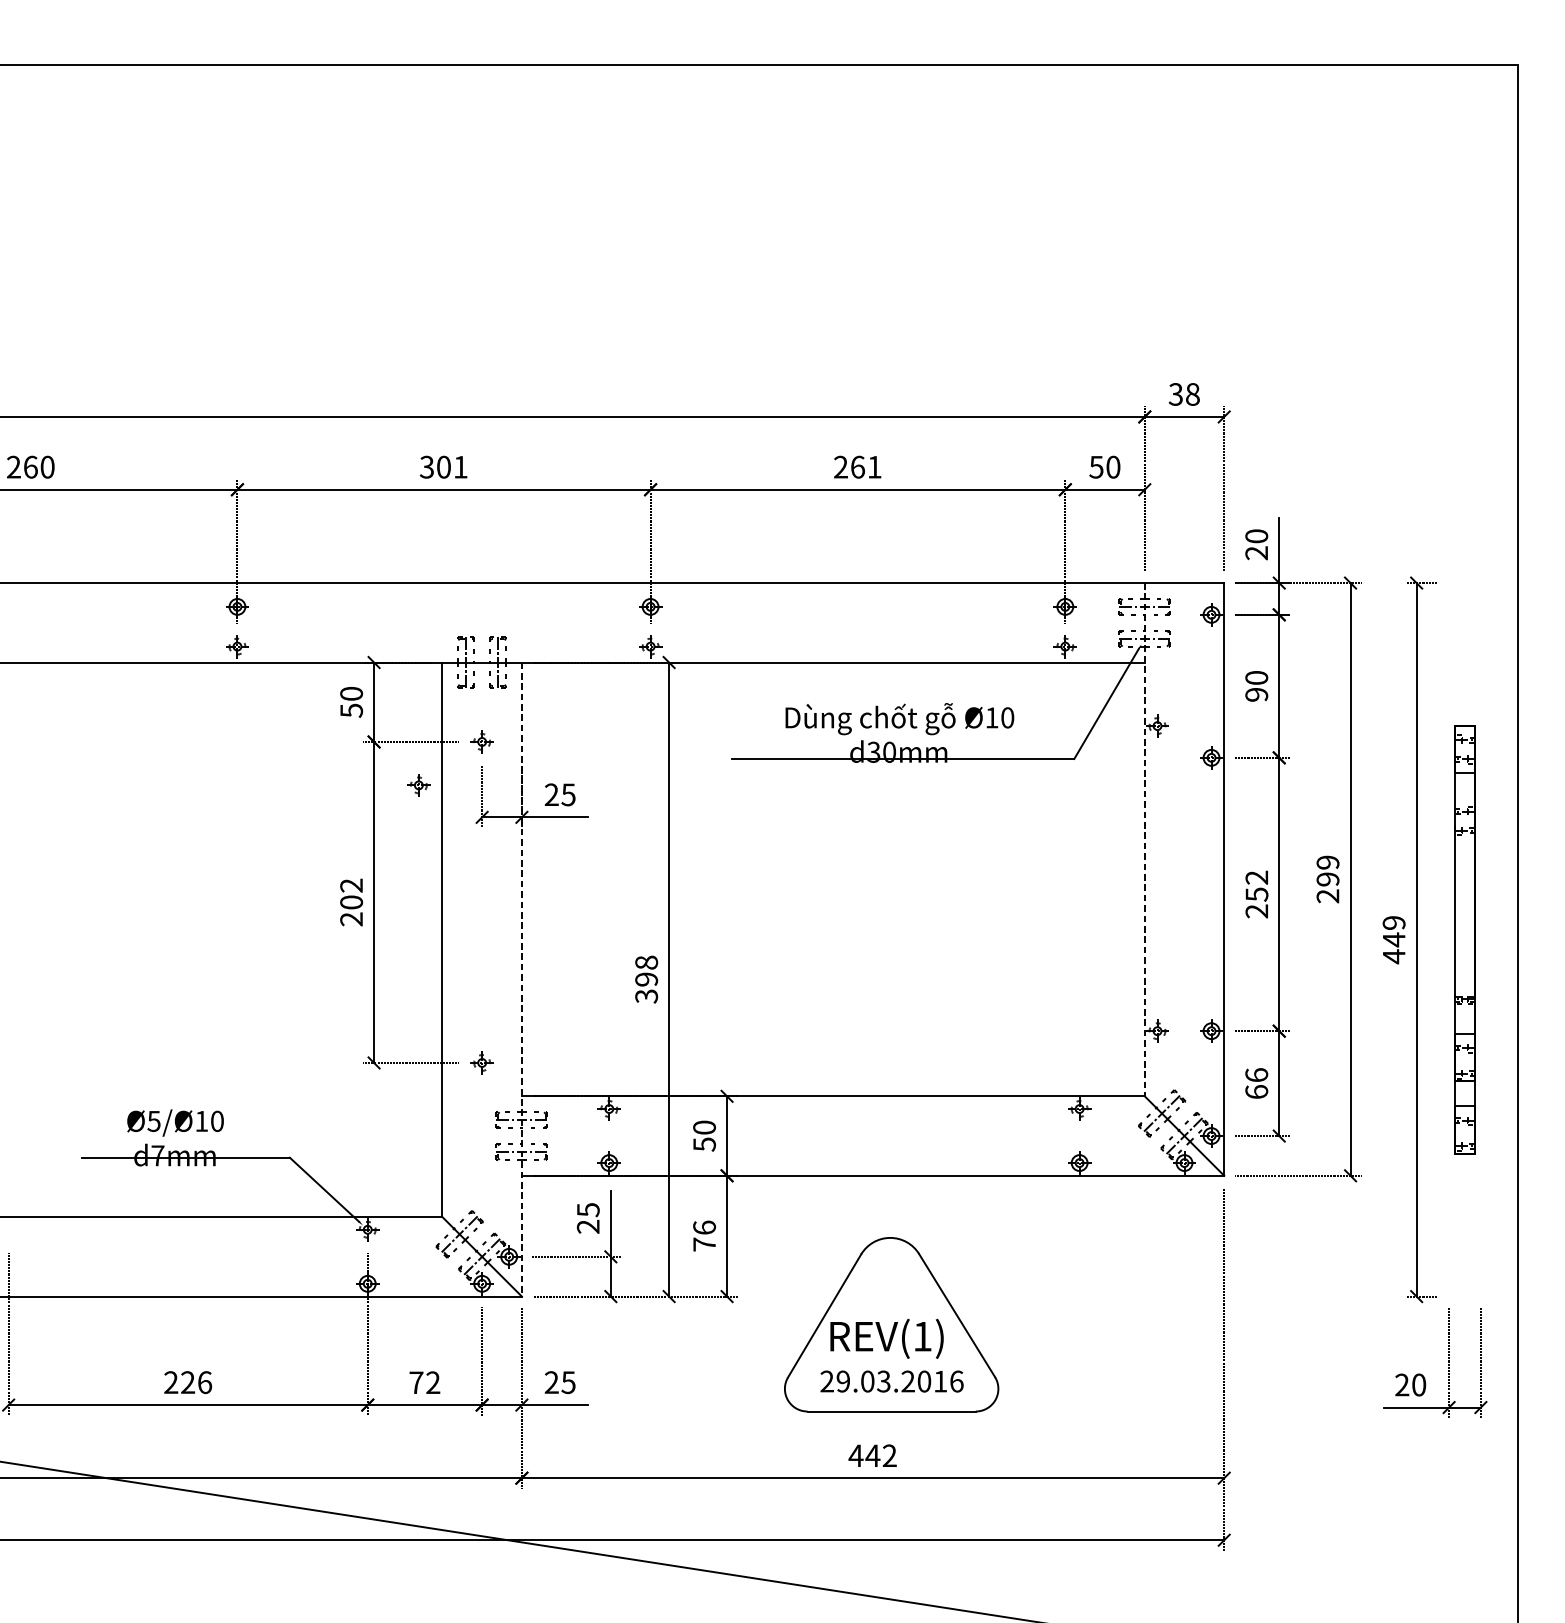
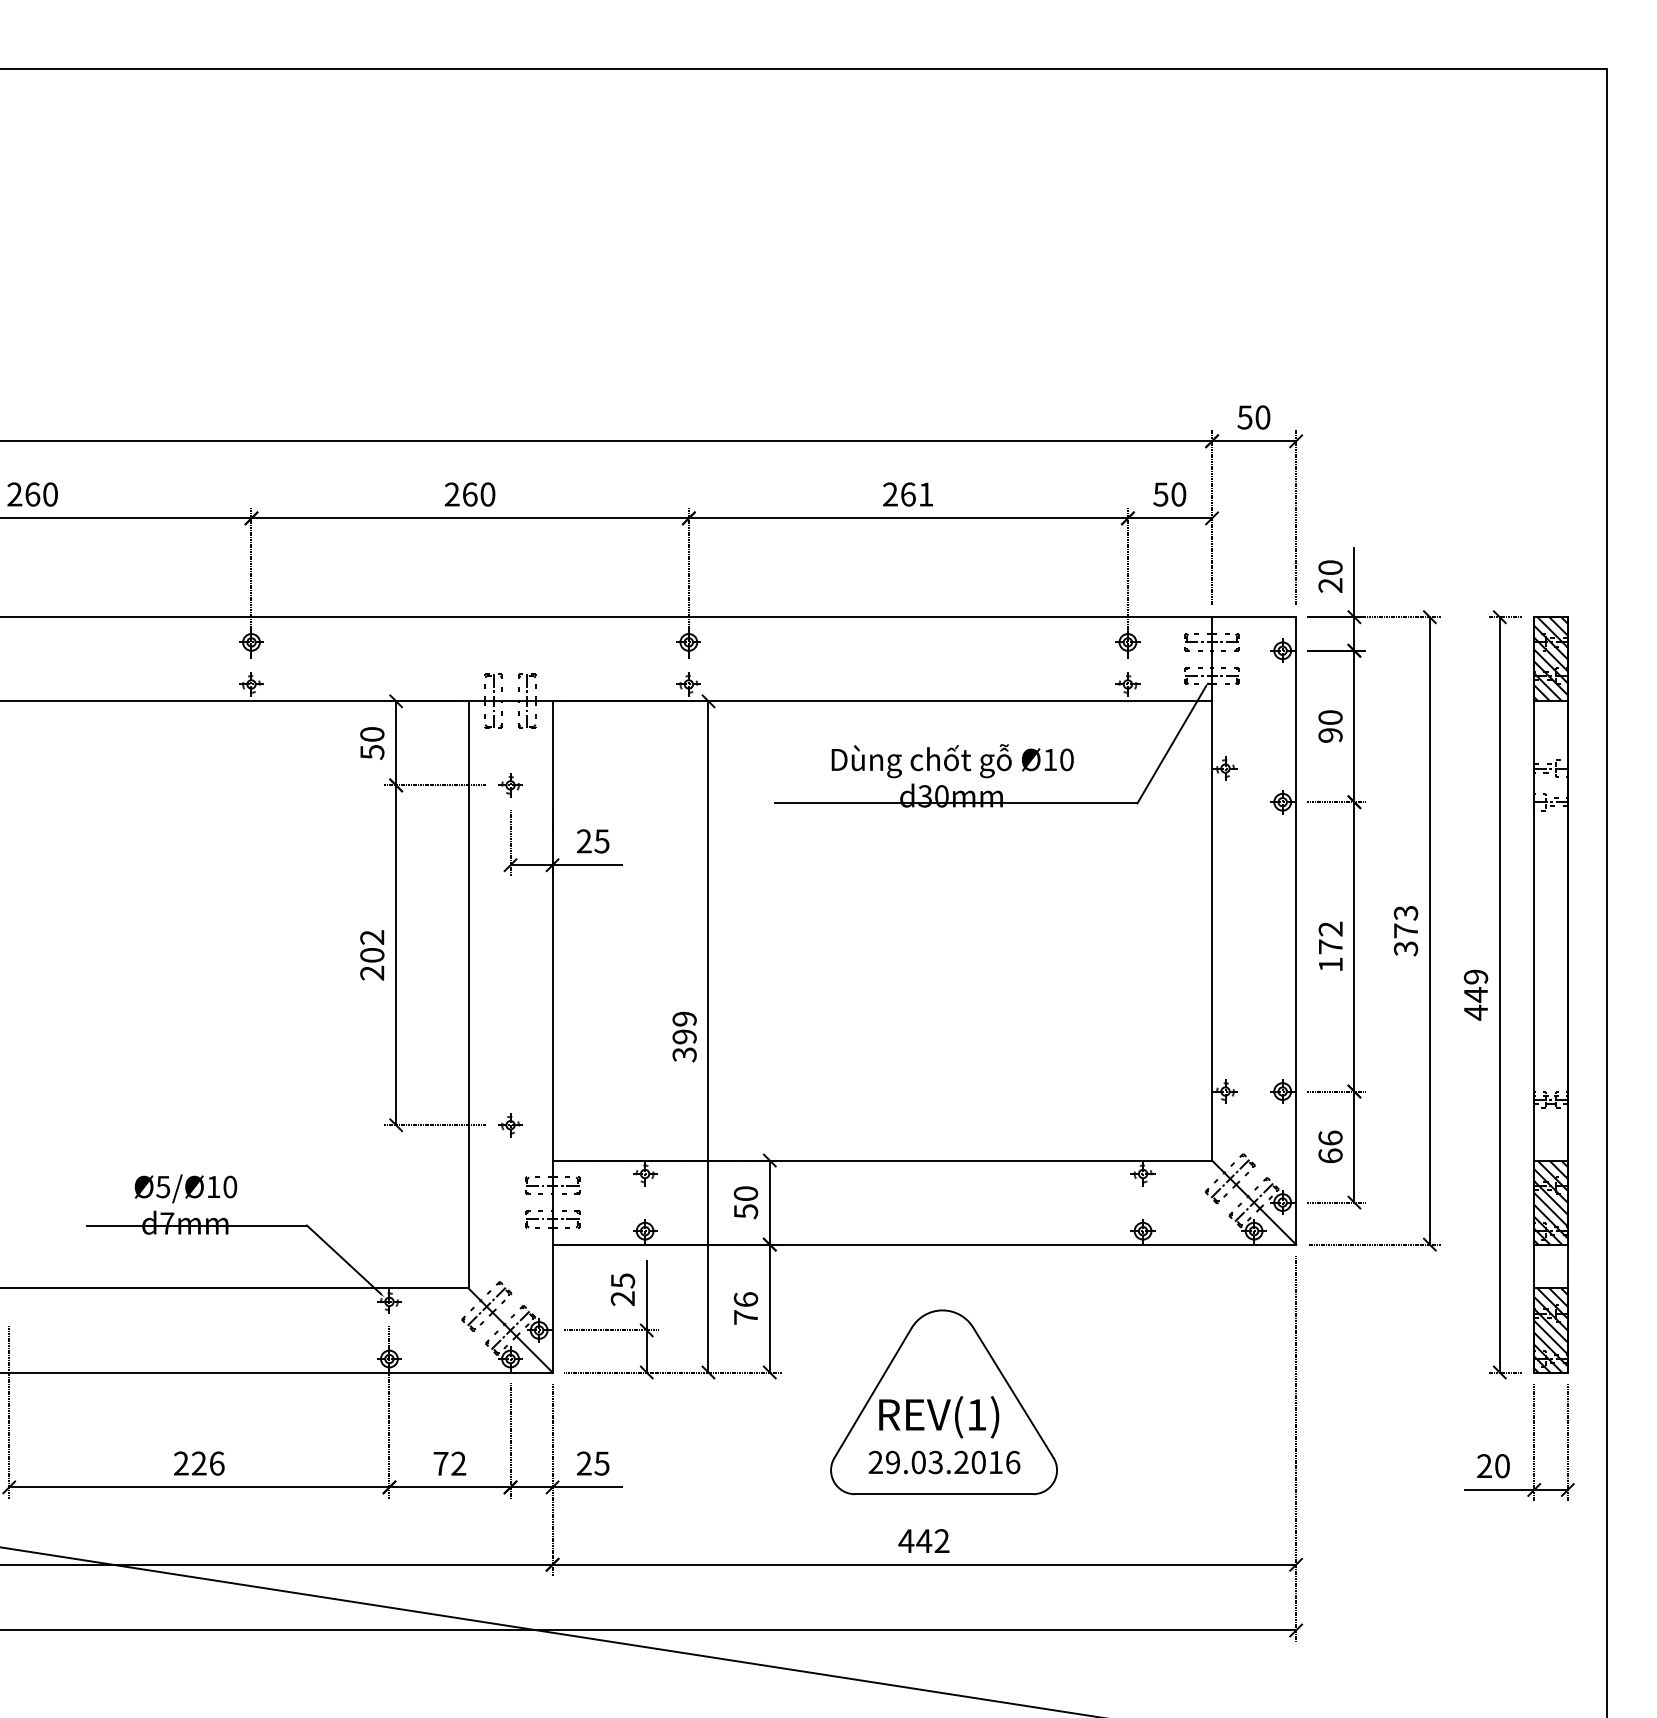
text: (1184, 394) -> (1254, 417), 38 -> 50
text: (443, 467) -> (469, 494), 301 -> 260
part: (418, 785) -> (443, 831), removed
line: (1145, 839) -> (1212, 888), dashed -> solid
text: (1327, 879) -> (1405, 931), 299 -> 373
text: (1256, 902) -> (1330, 955), 252 -> 172
part: (1464, 939) -> (1550, 994), size x1.67
text: (646, 962) -> (684, 1018), 398 -> 399
line: (521, 979) -> (552, 1036), dashed -> solid

